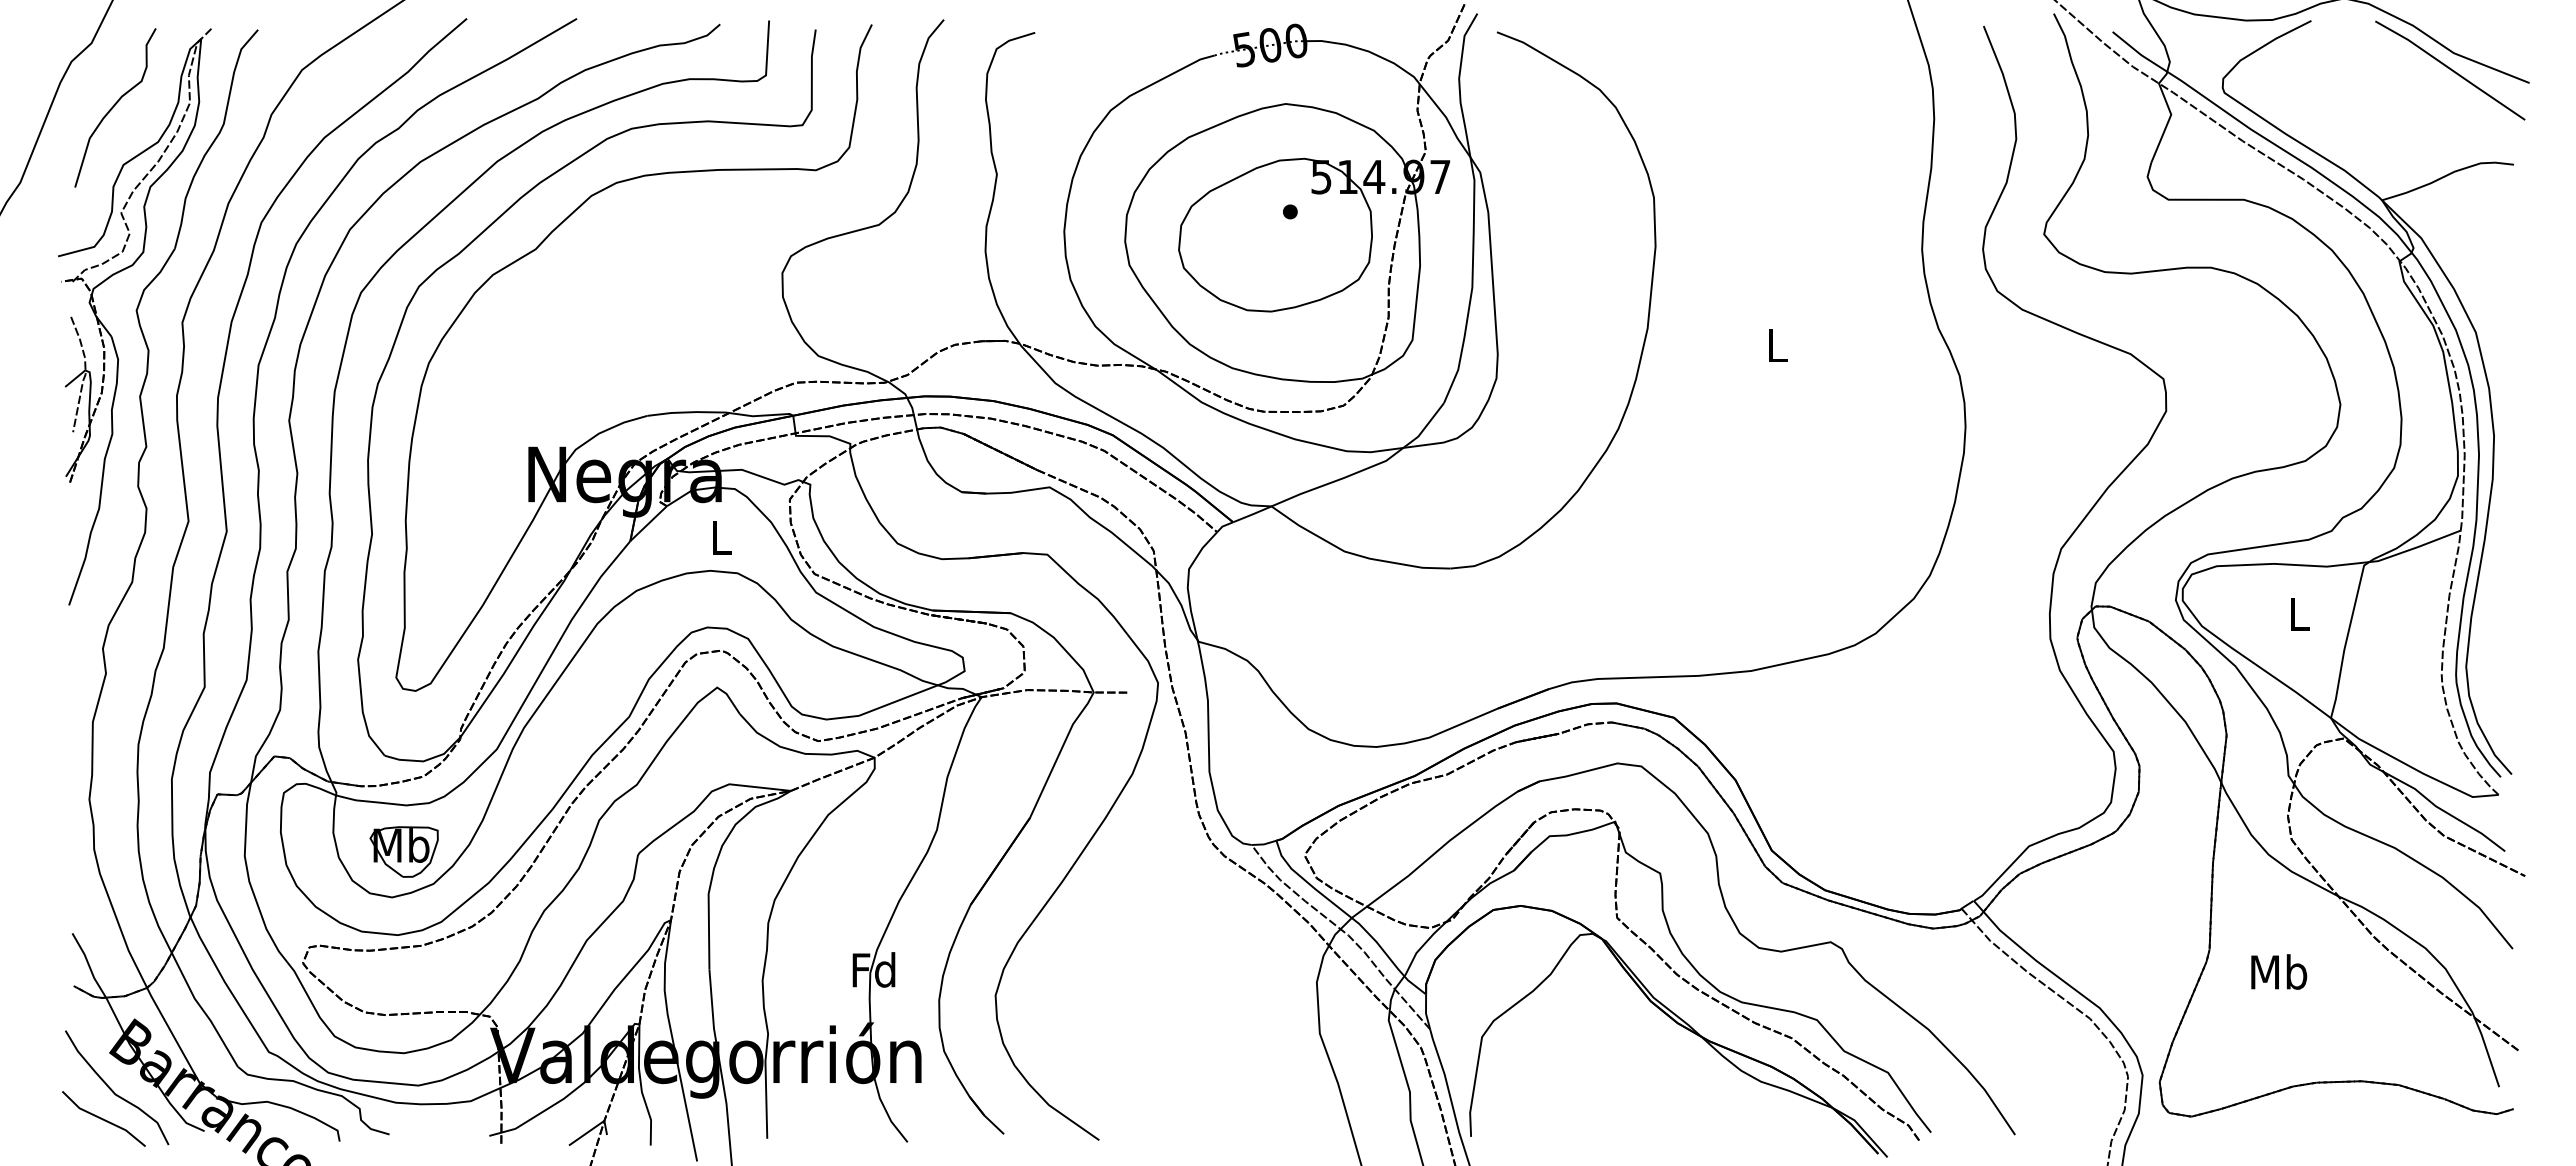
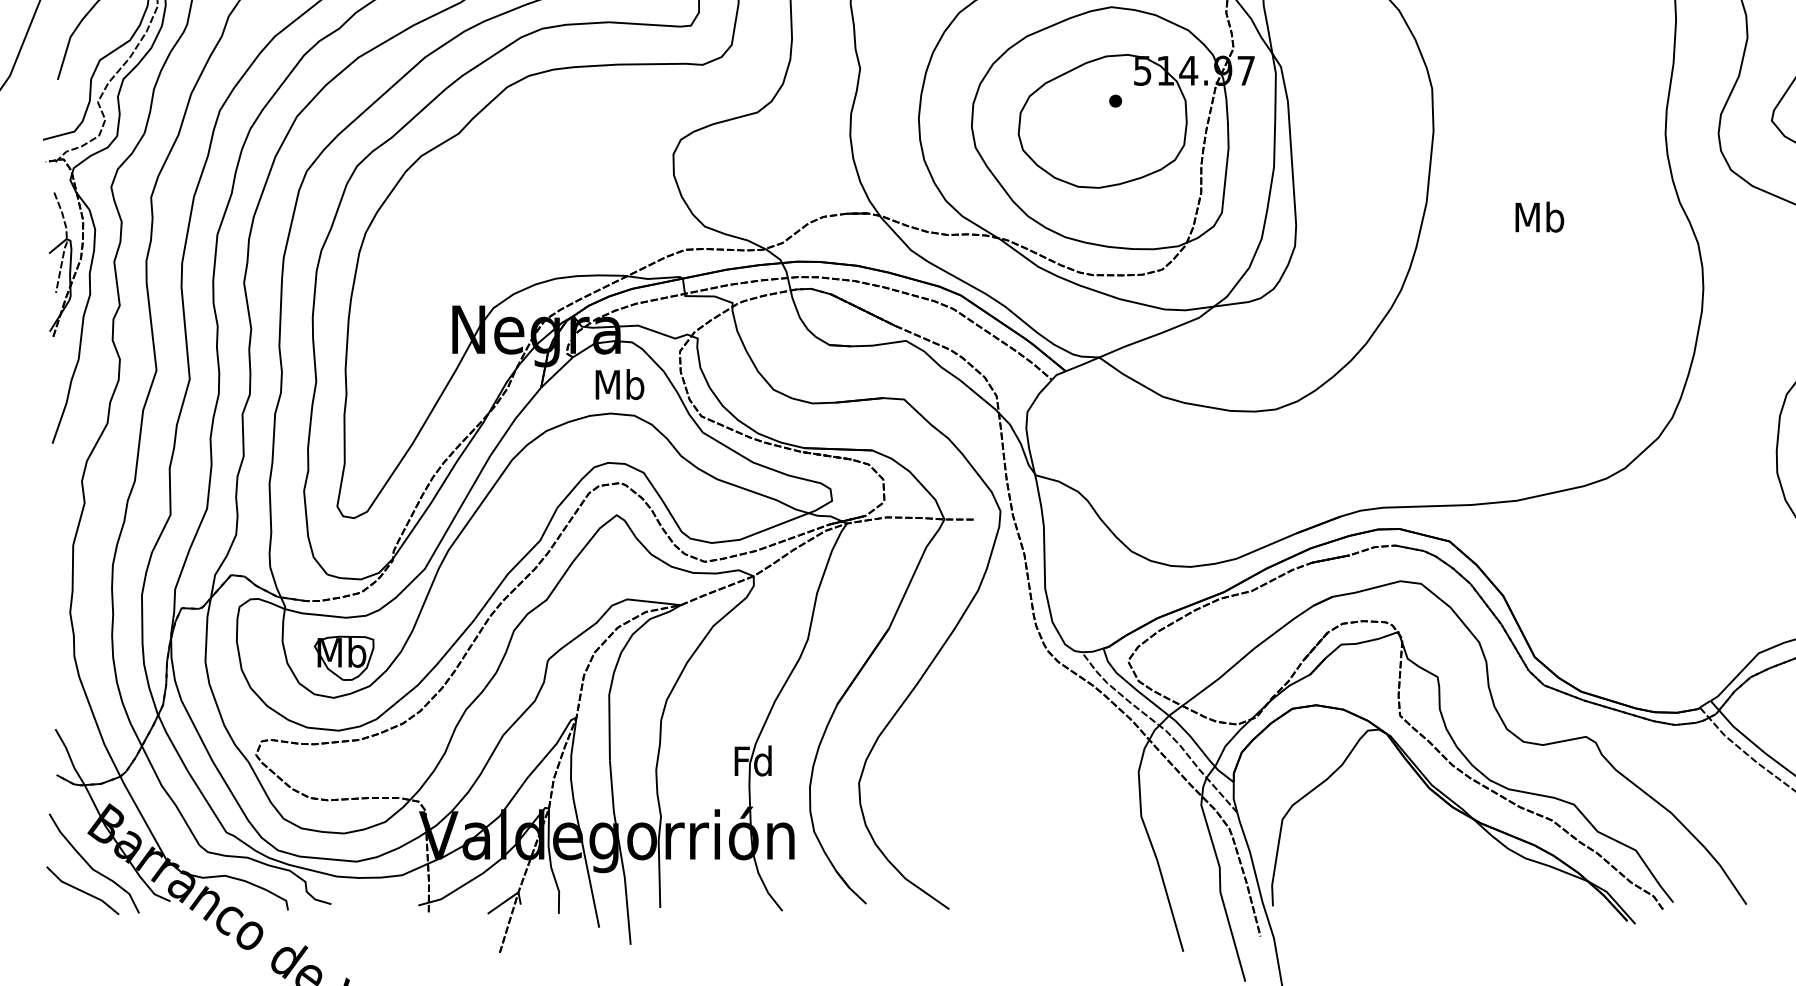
text: (1777, 344) -> (1539, 216), L -> Mb
text: (720, 537) -> (619, 384), L -> Mb

